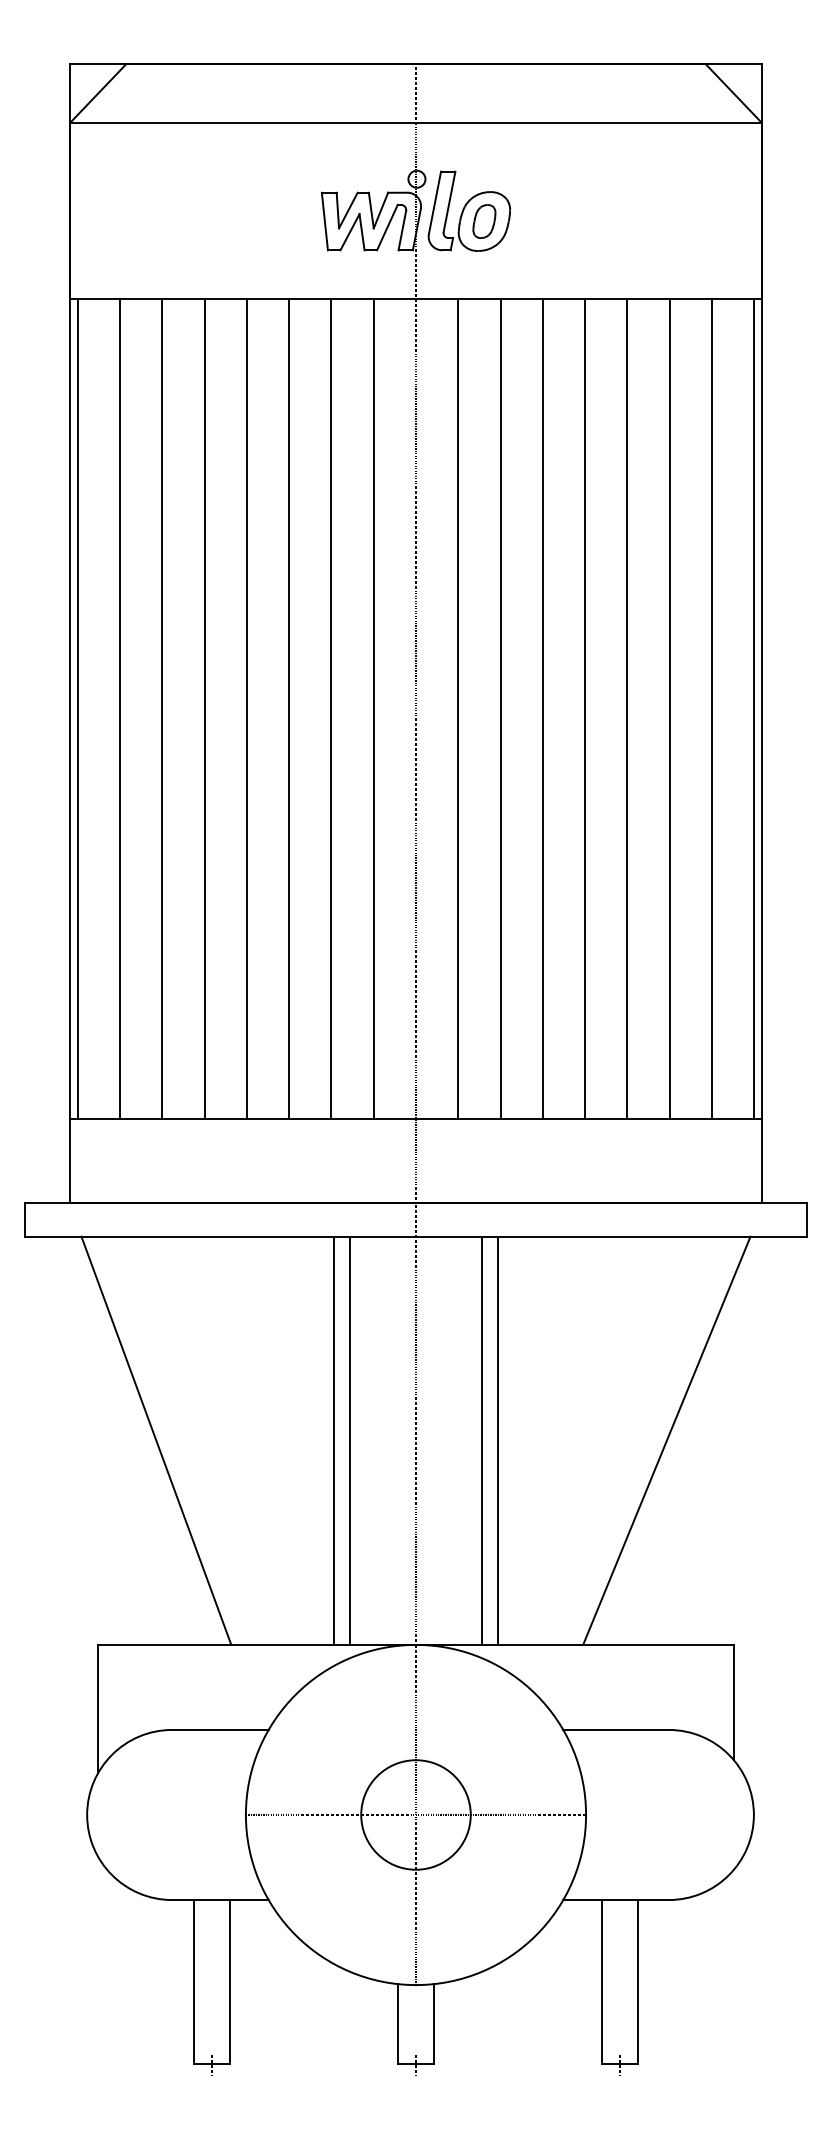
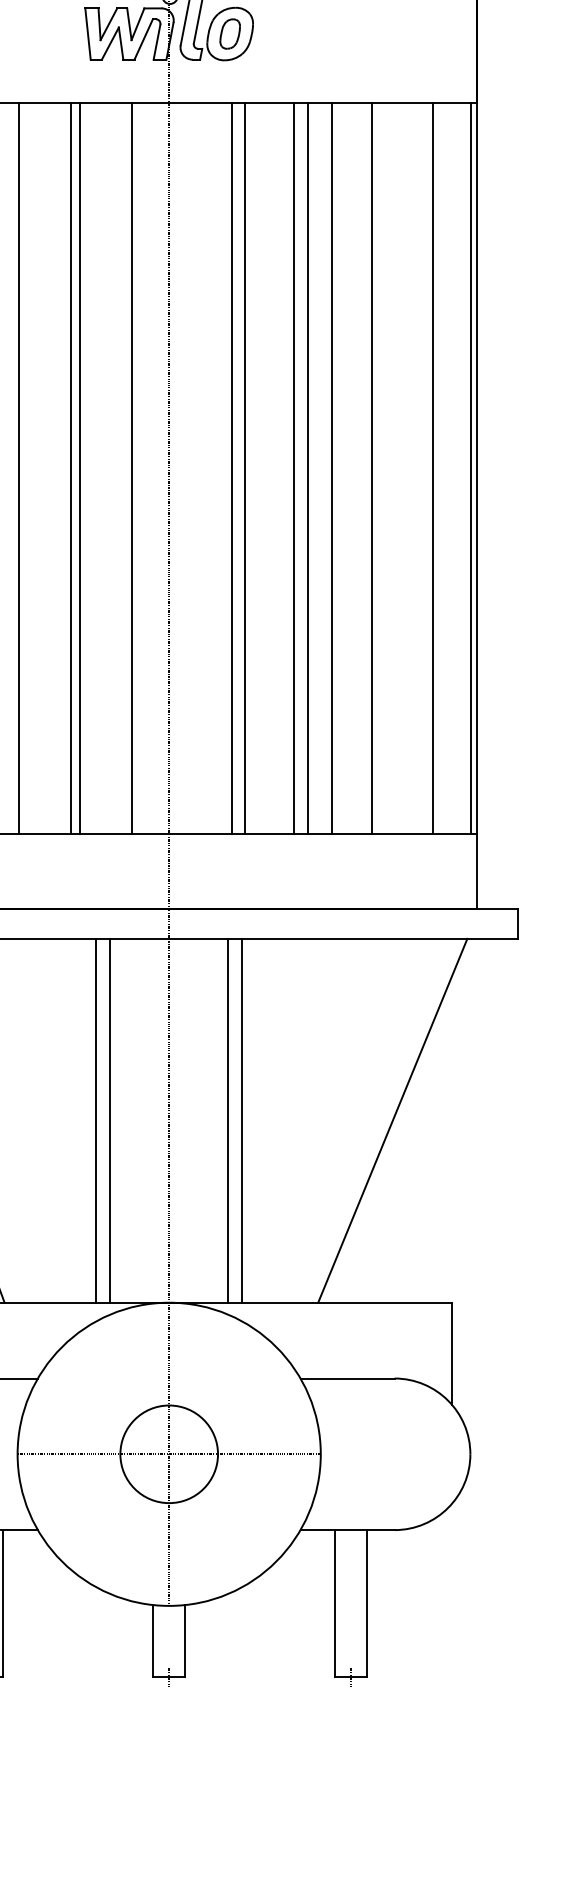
line: (289, 708) -> (80, 468), moved
line: (331, 708) -> (70, 468), moved
line: (458, 708) -> (232, 468), moved
line: (542, 708) -> (307, 468), moved
line: (585, 708) -> (294, 468), moved
line: (627, 708) -> (331, 468), moved
line: (669, 708) -> (371, 468), moved

